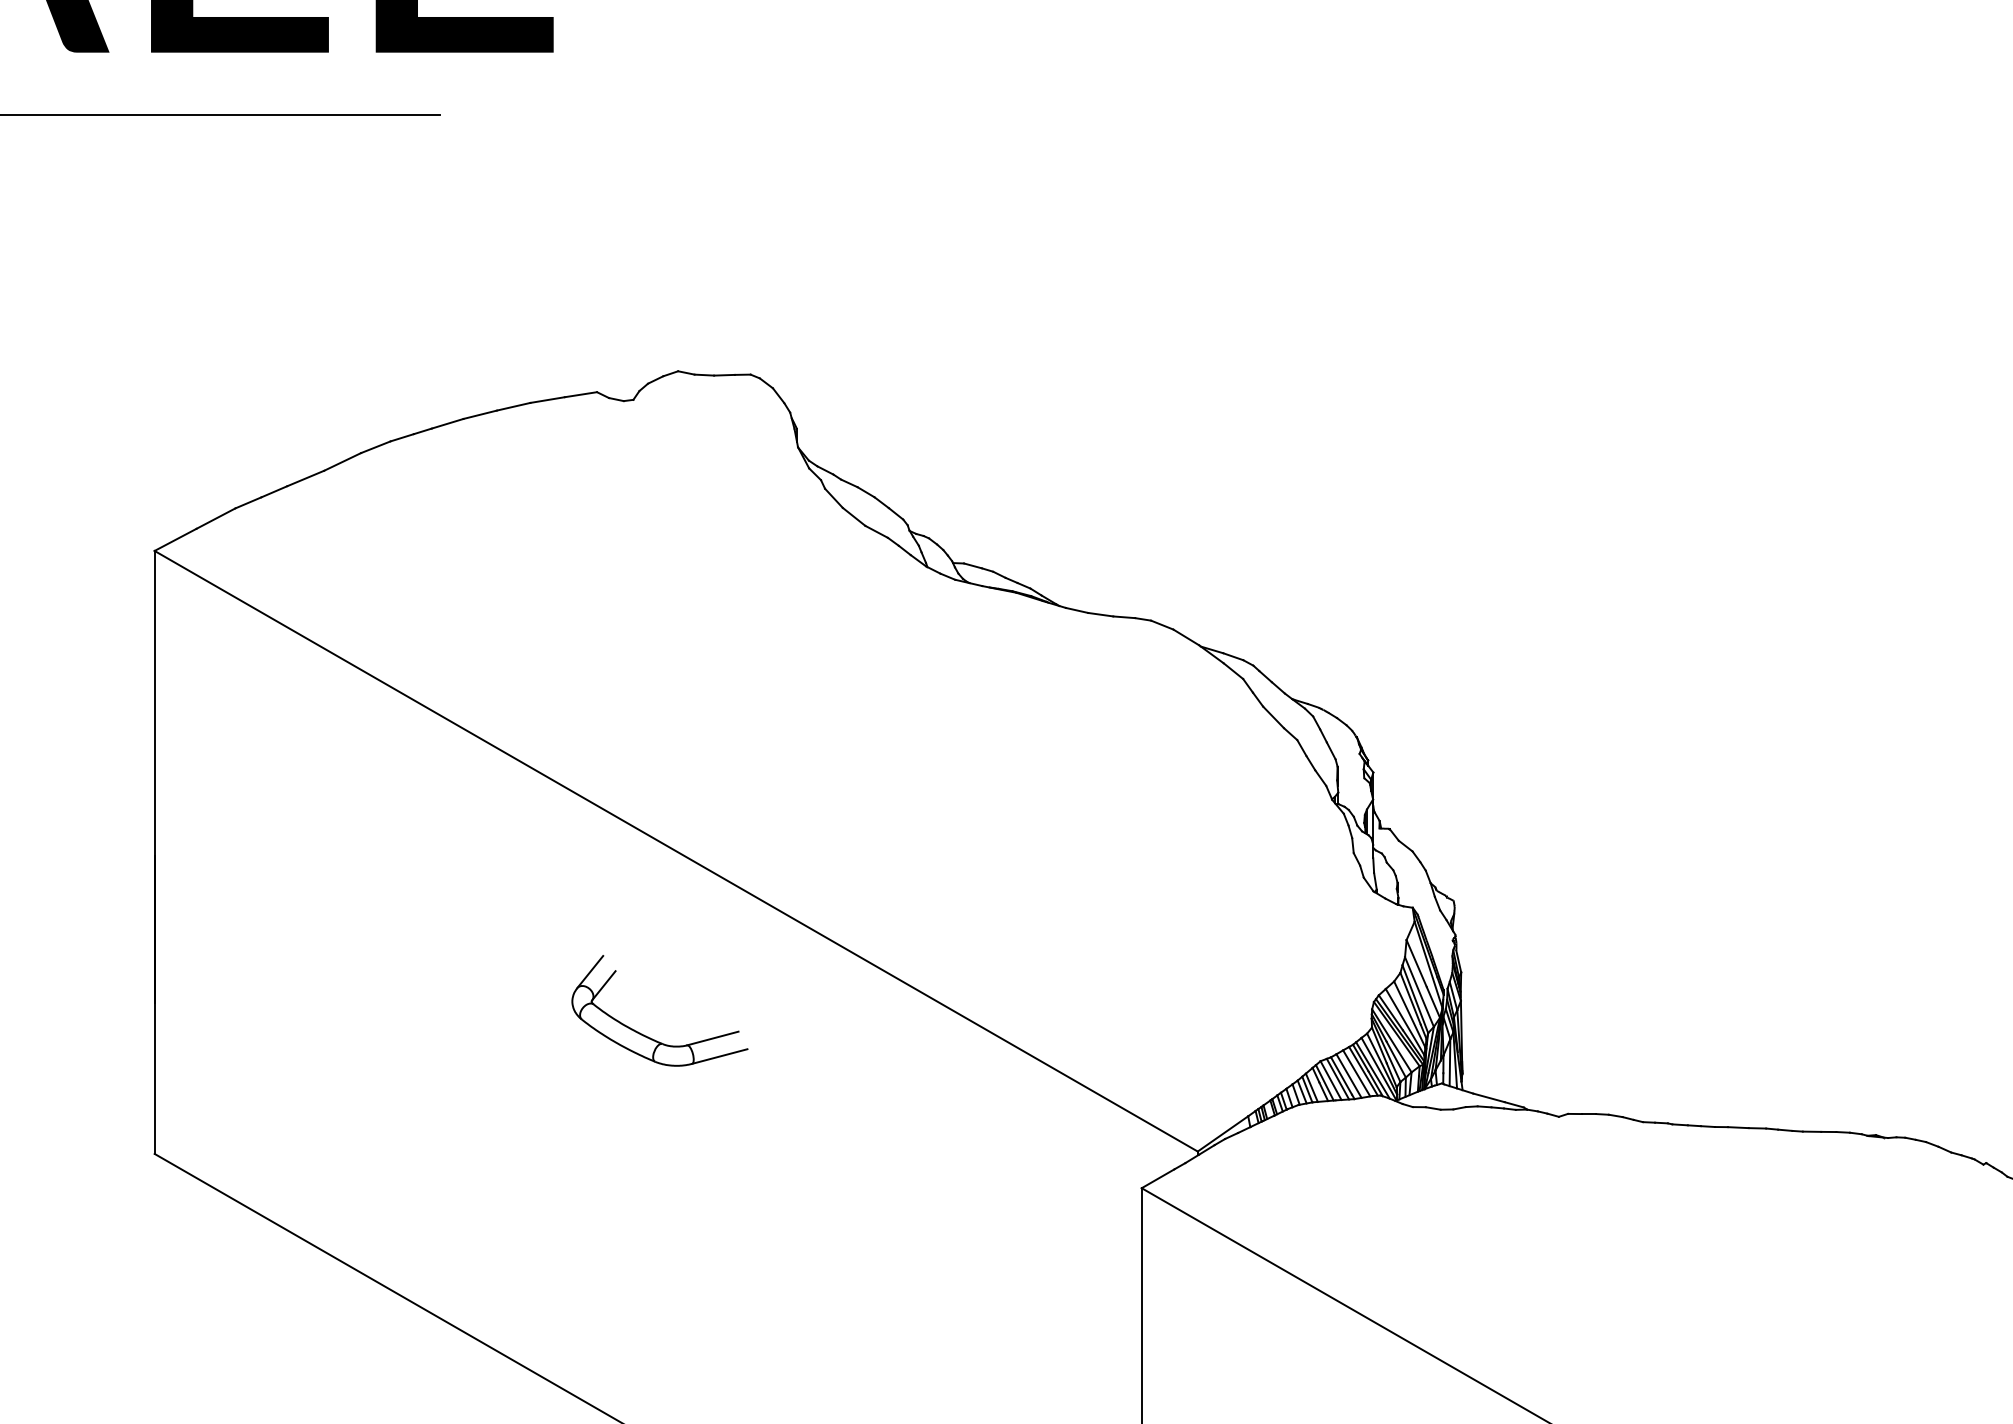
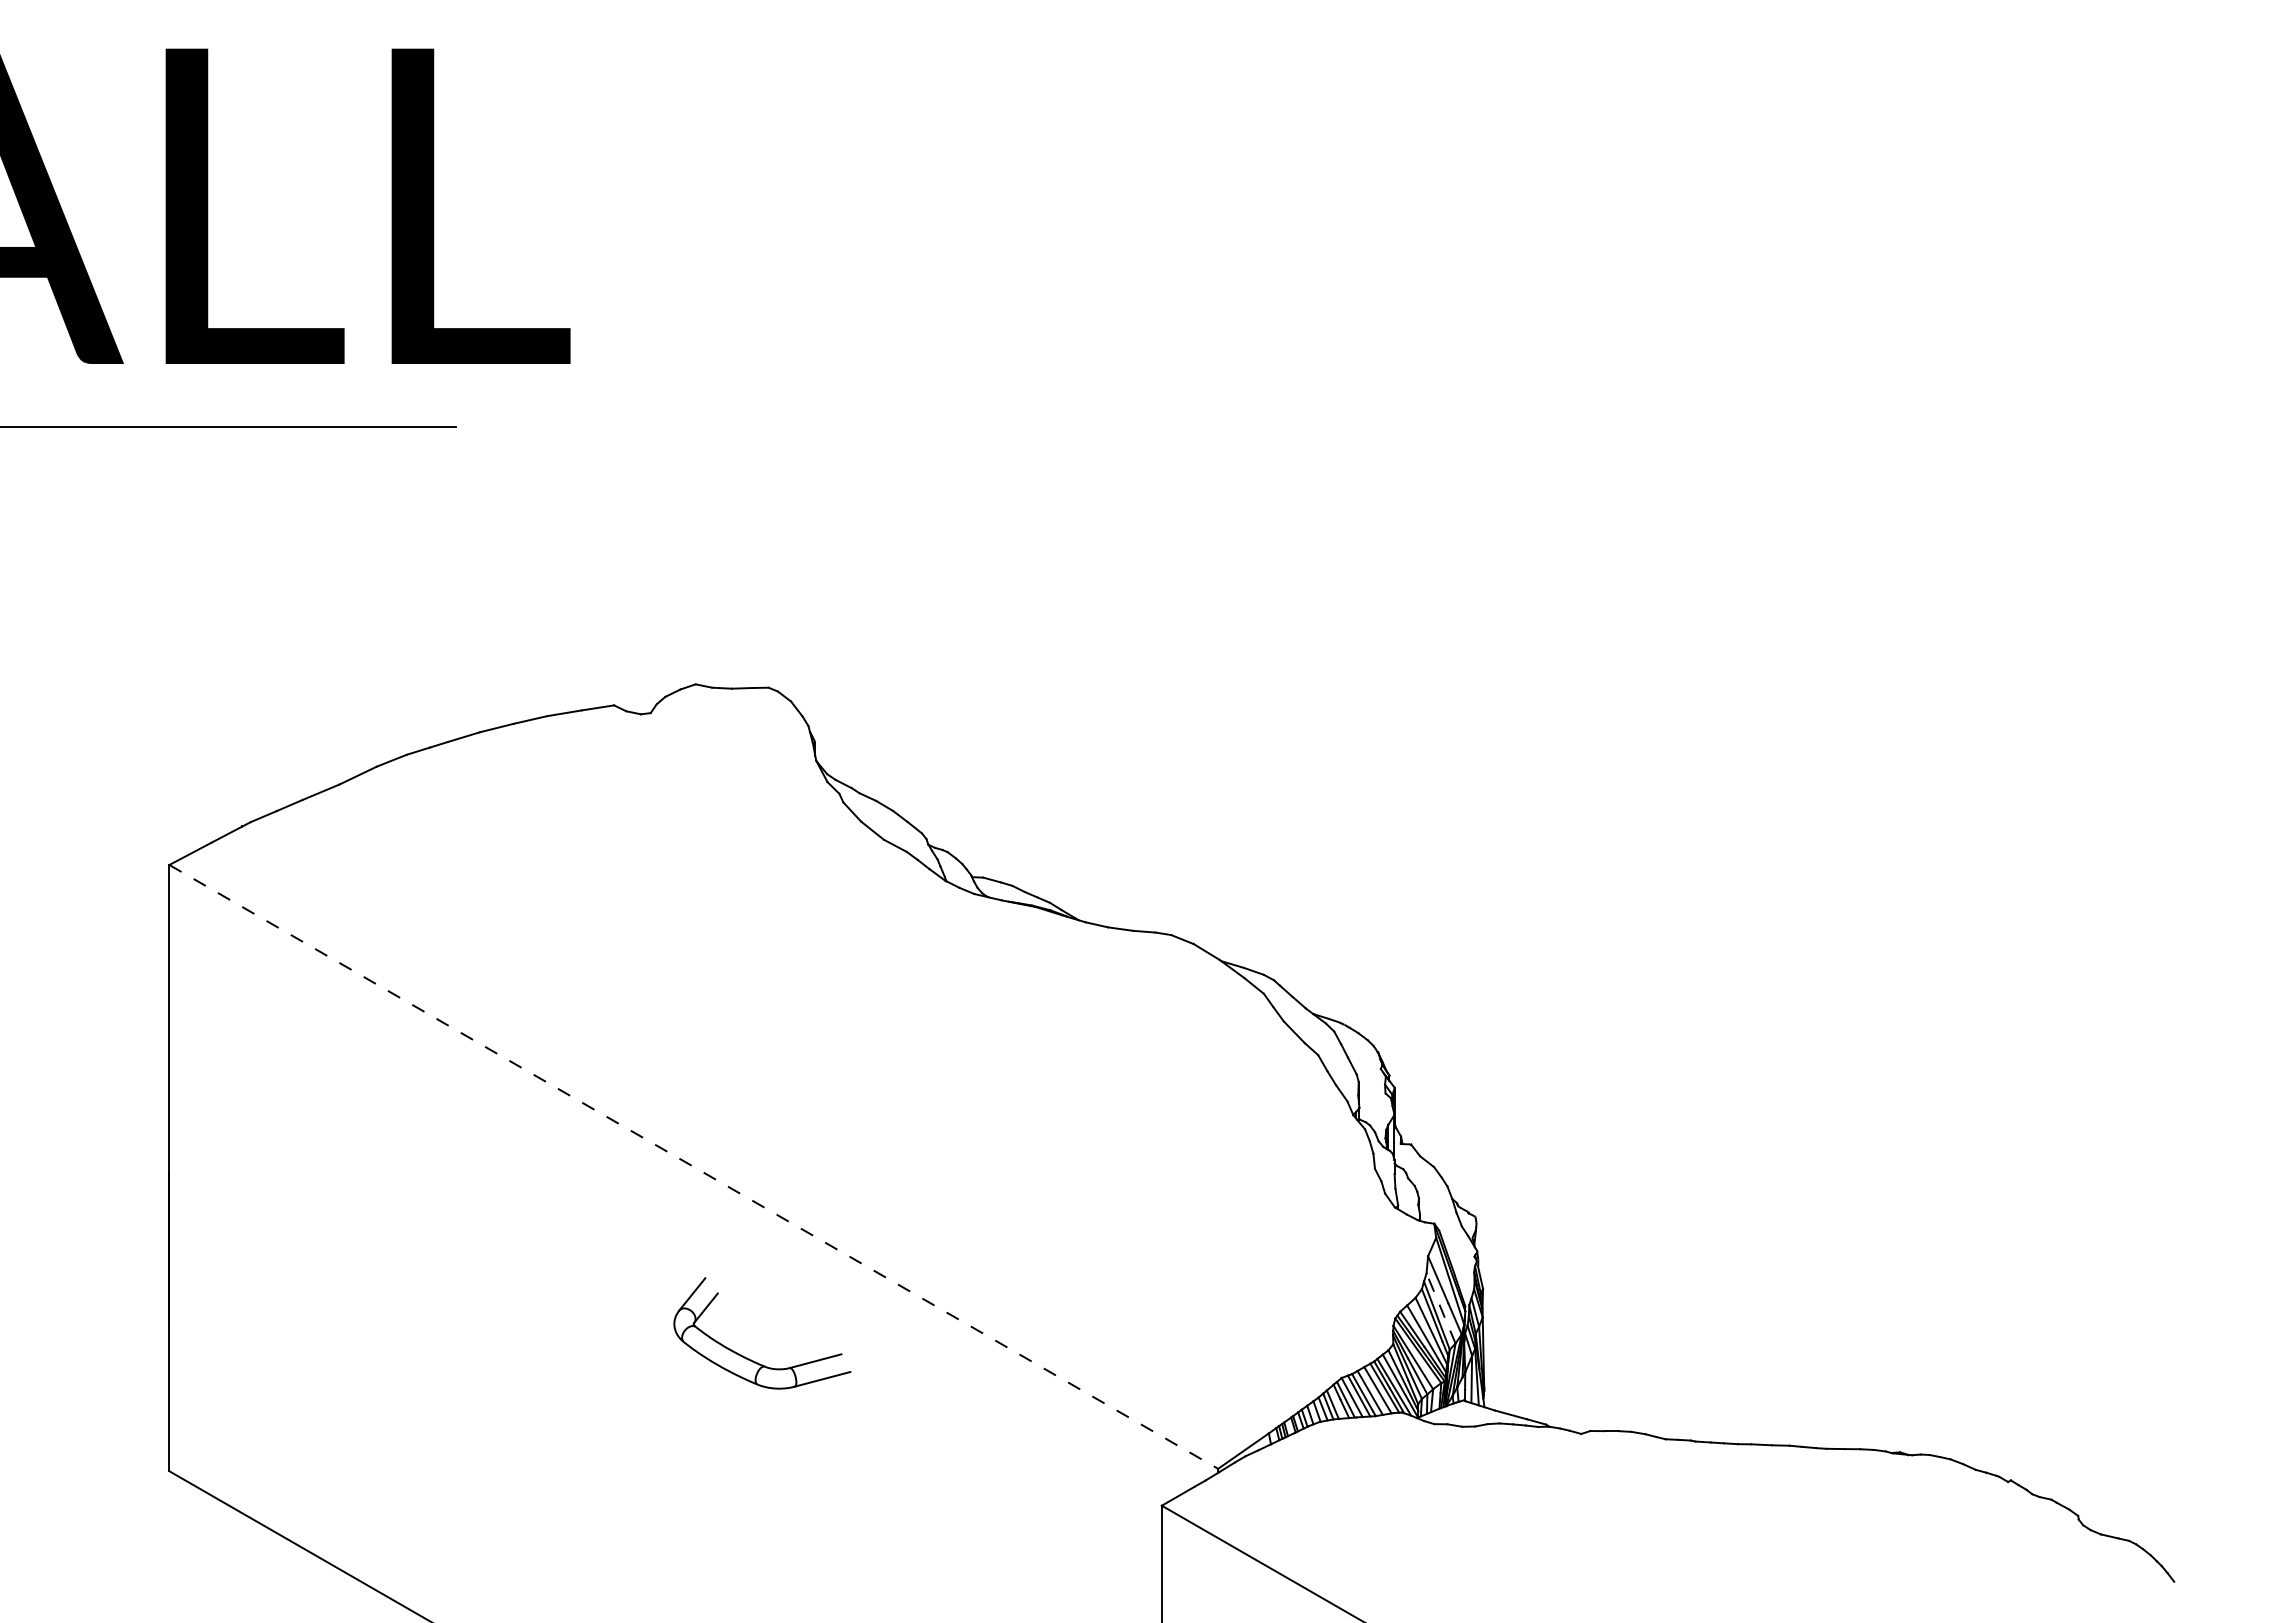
line: (676, 851) -> (694, 1167), solid -> dashed
line: (1419, 992) -> (1441, 1308), solid -> dashed
part: (647, 1035) -> (749, 1358), moved

